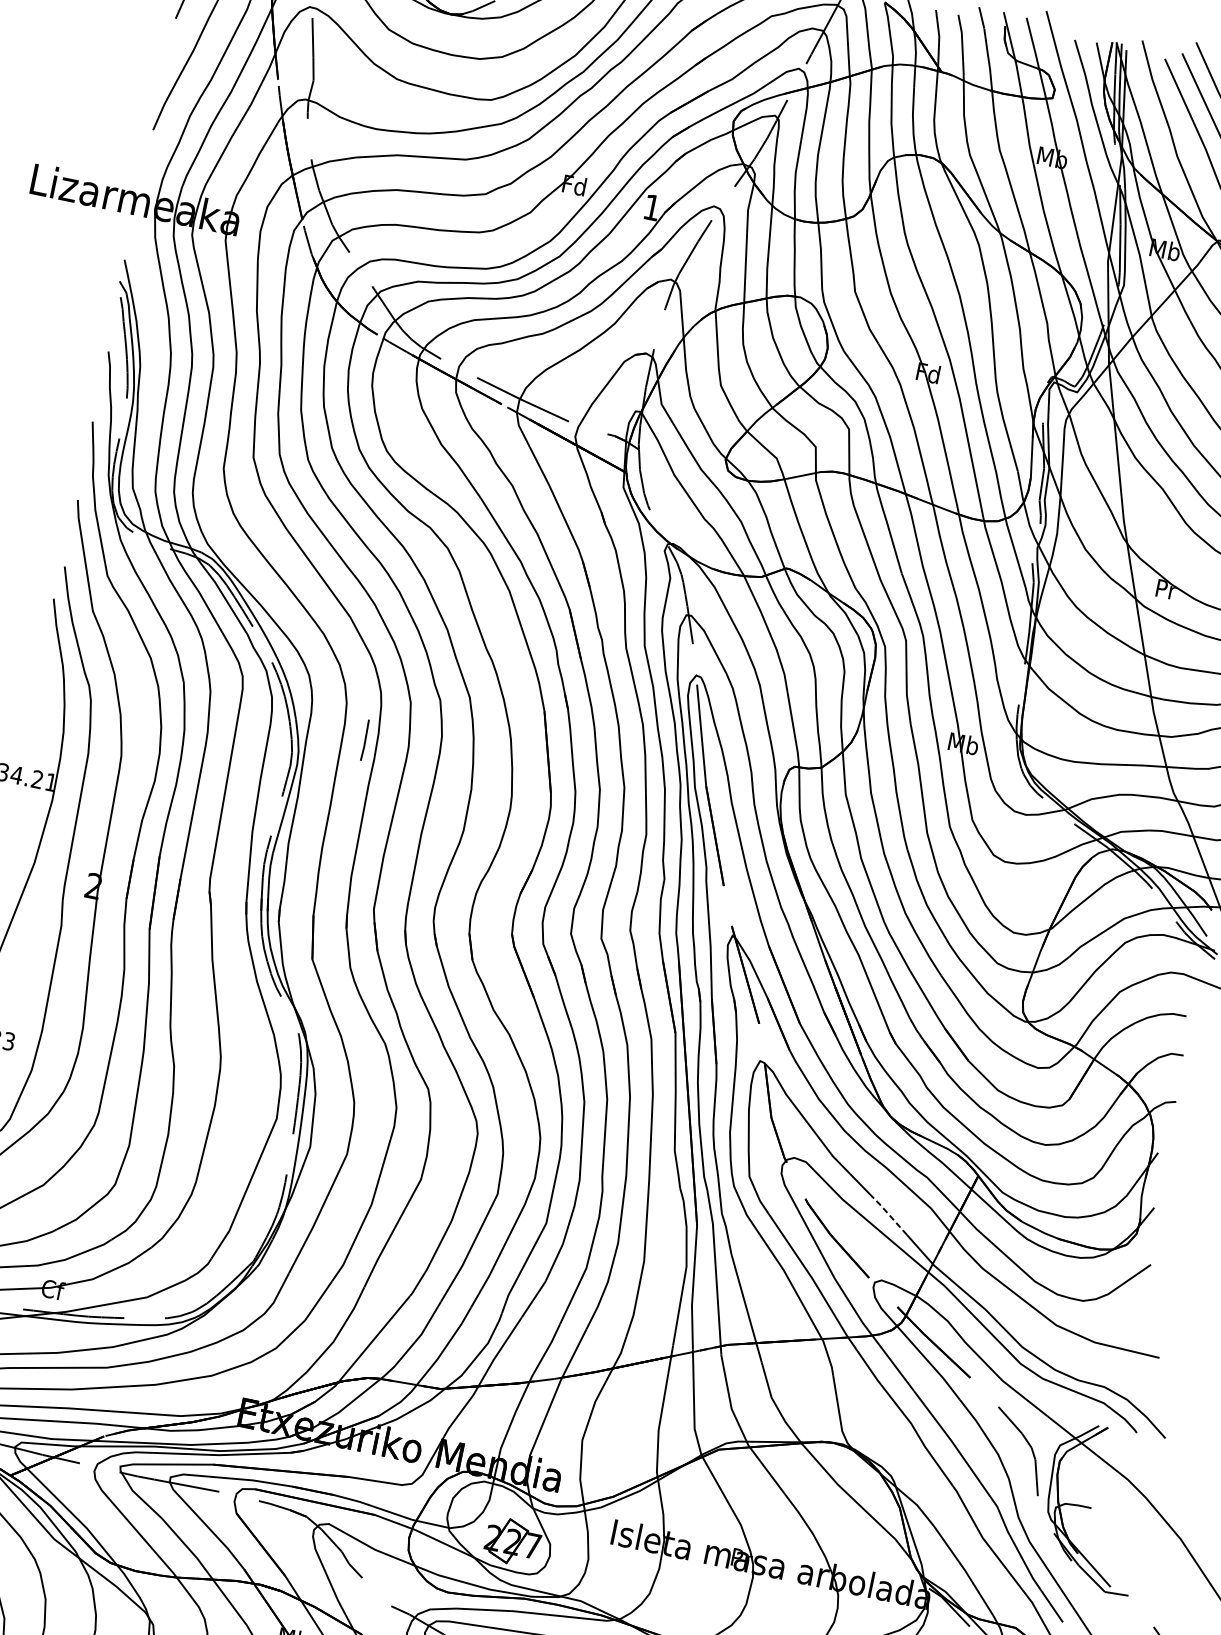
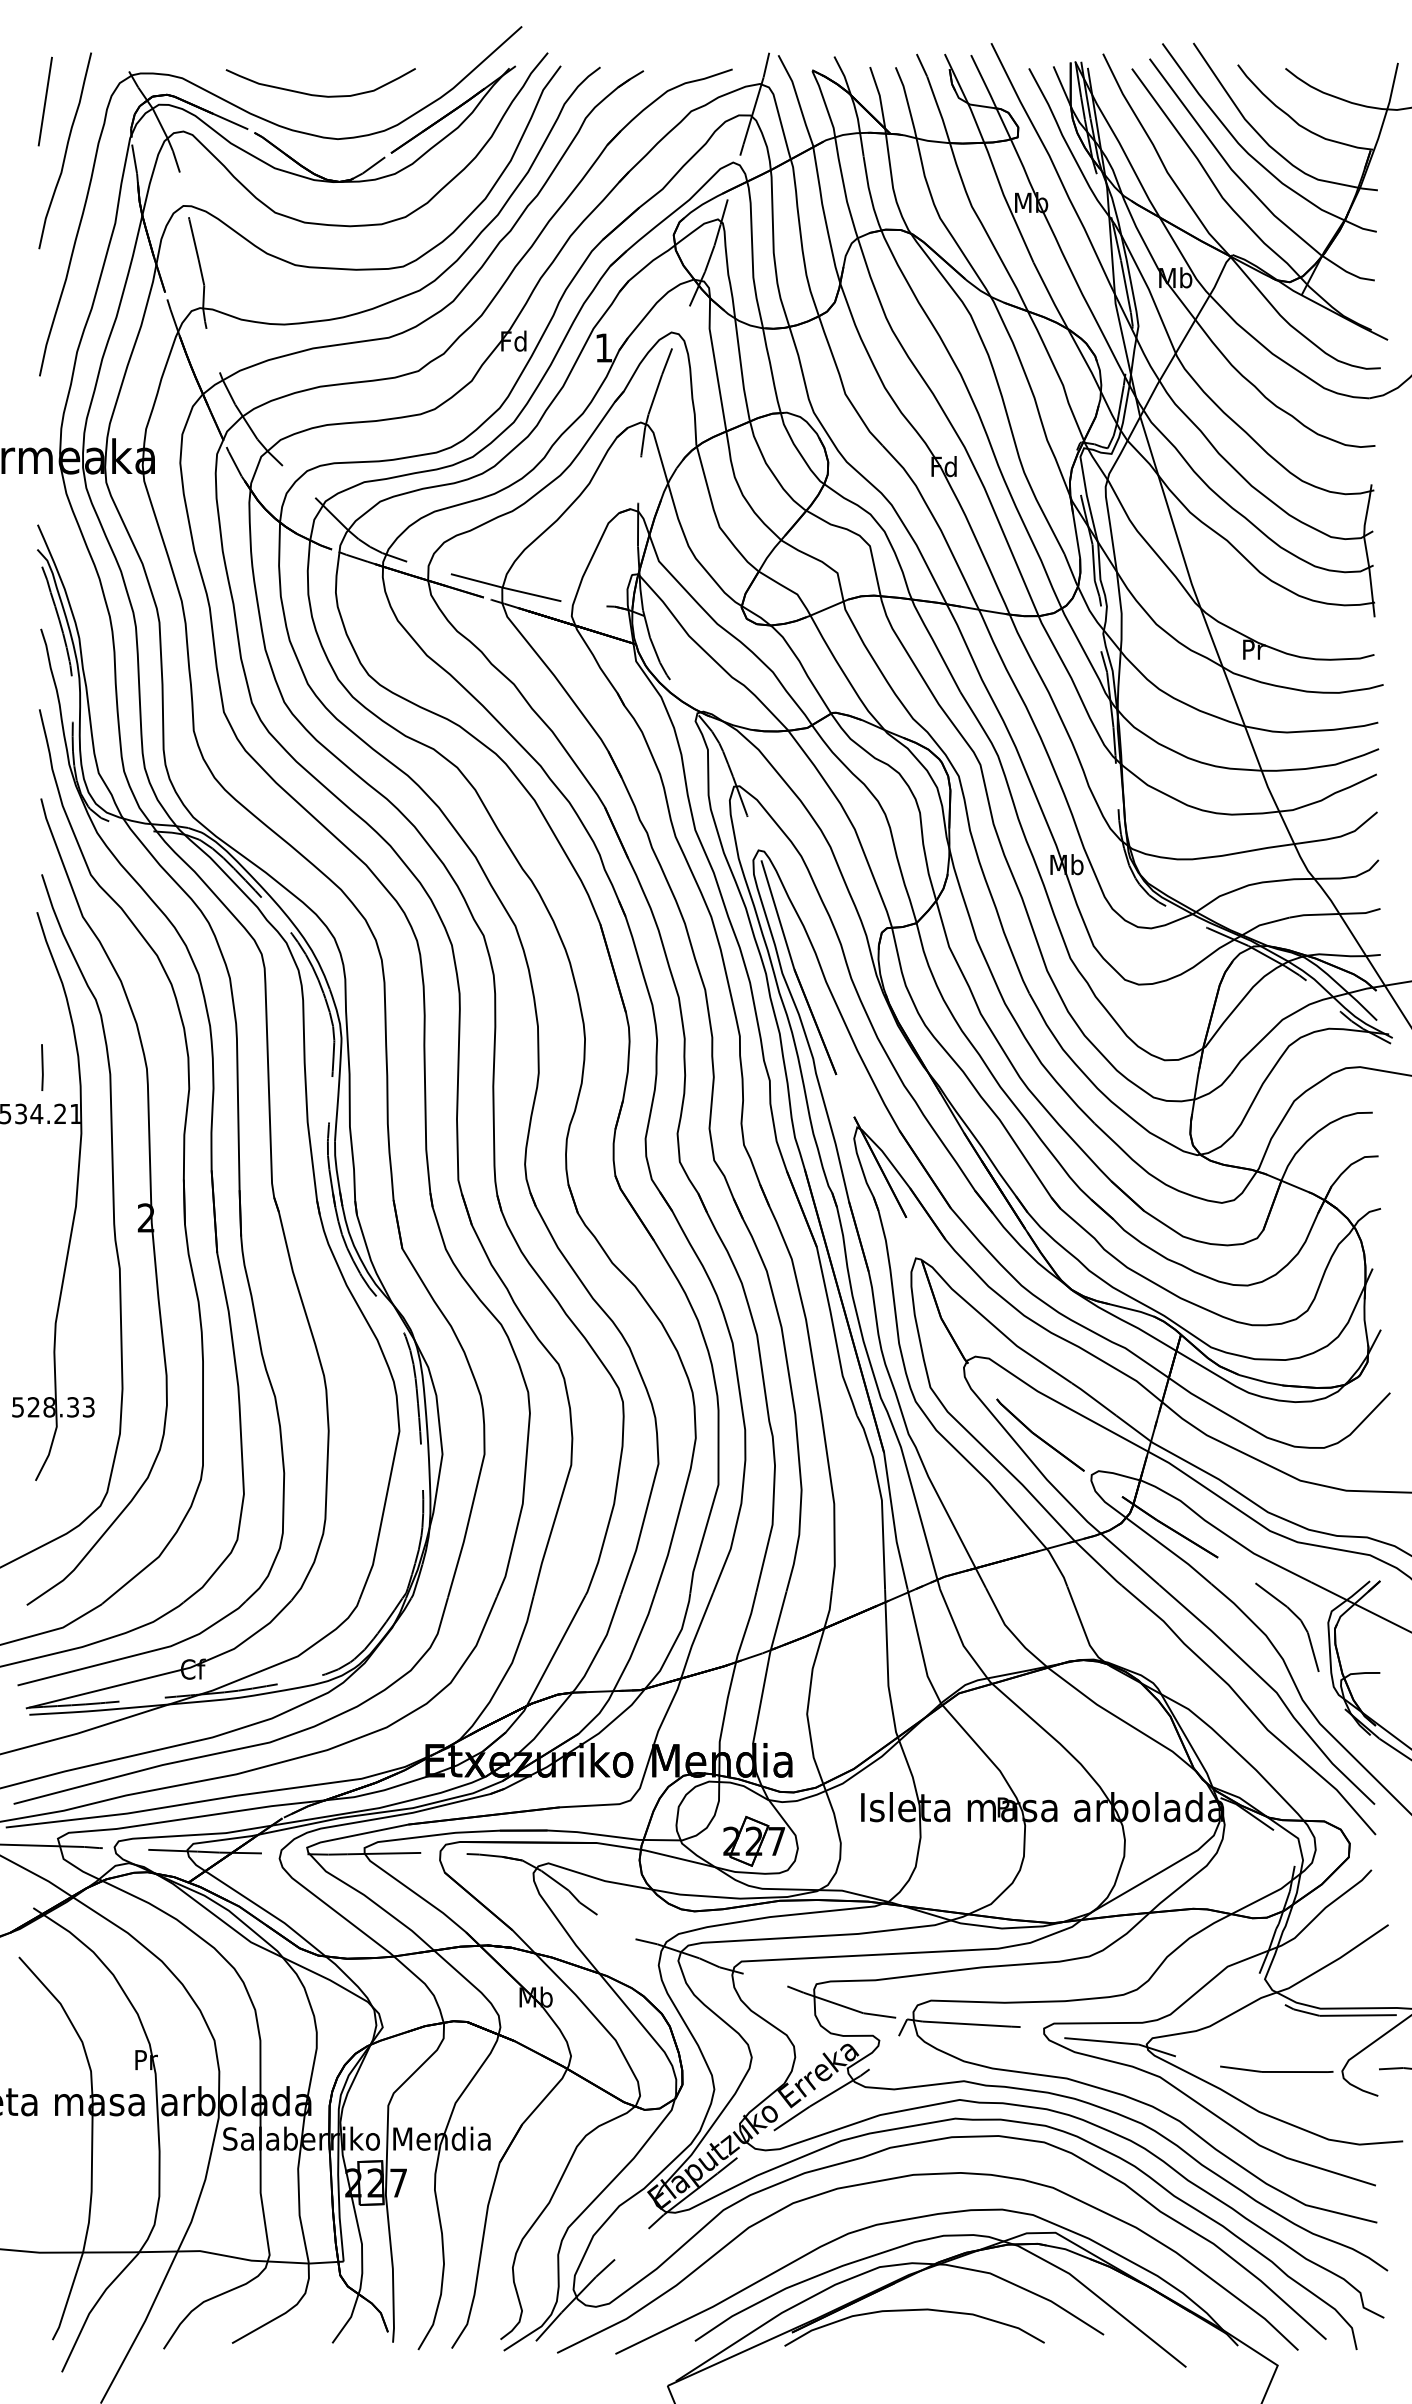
line: (365, 740) -> (42, 1067), moved
line: (890, 1215) -> (1093, 1398), dashed -> solid

